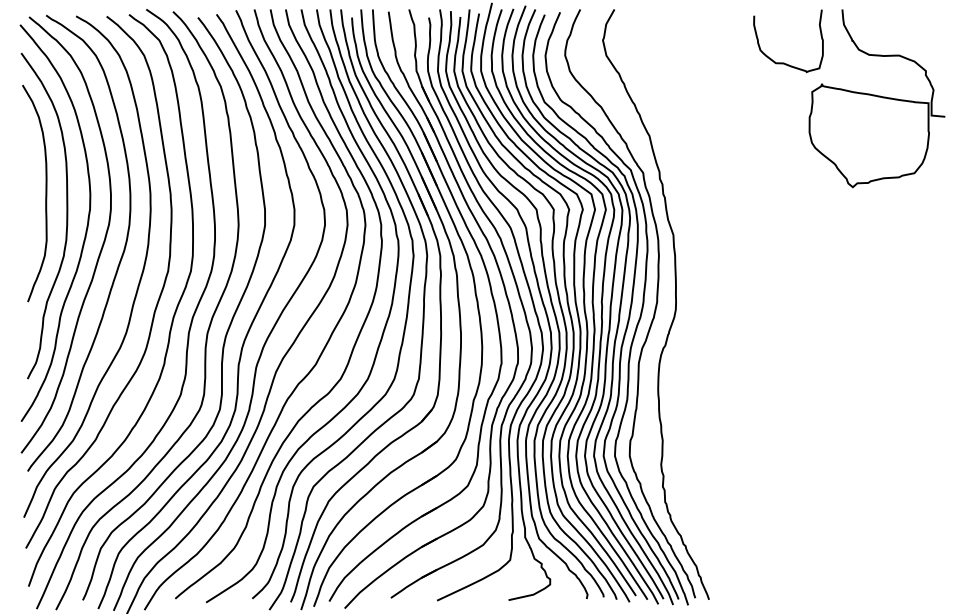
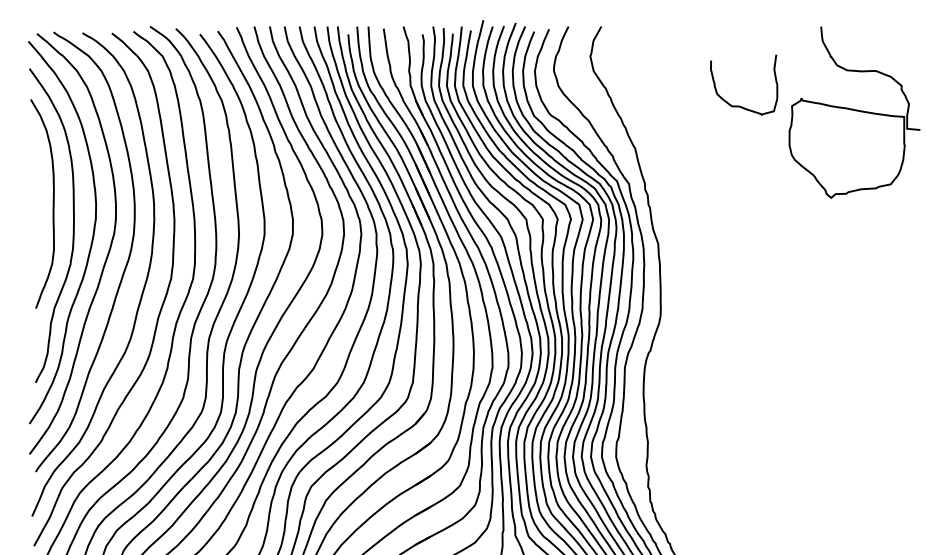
curve: (784, 62) -> (740, 105), moved

